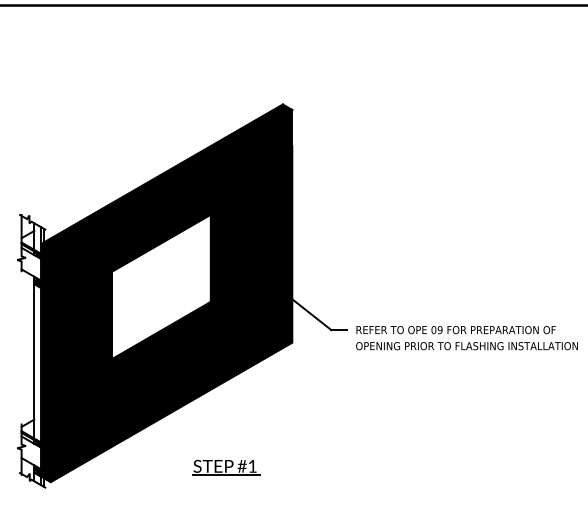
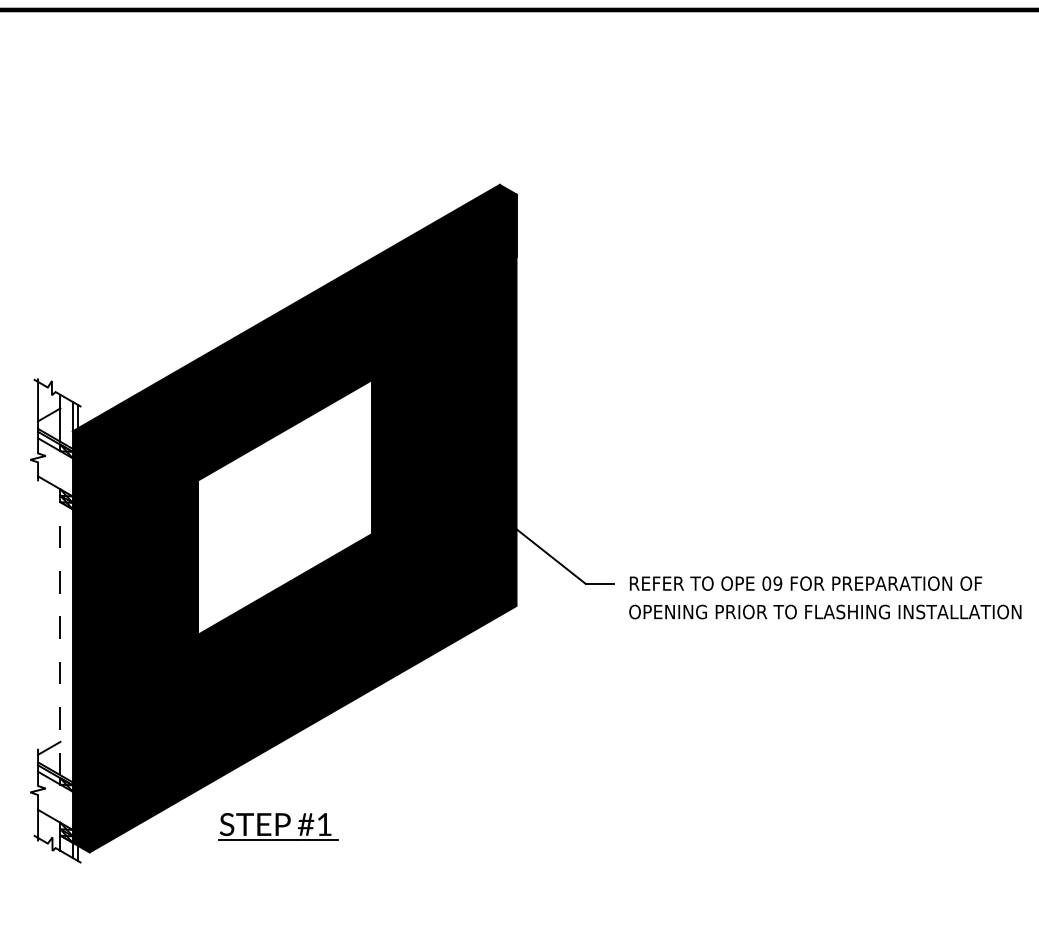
line: (34, 357) -> (60, 632), solid -> dashed
part: (226, 467) -> (278, 826), moved

